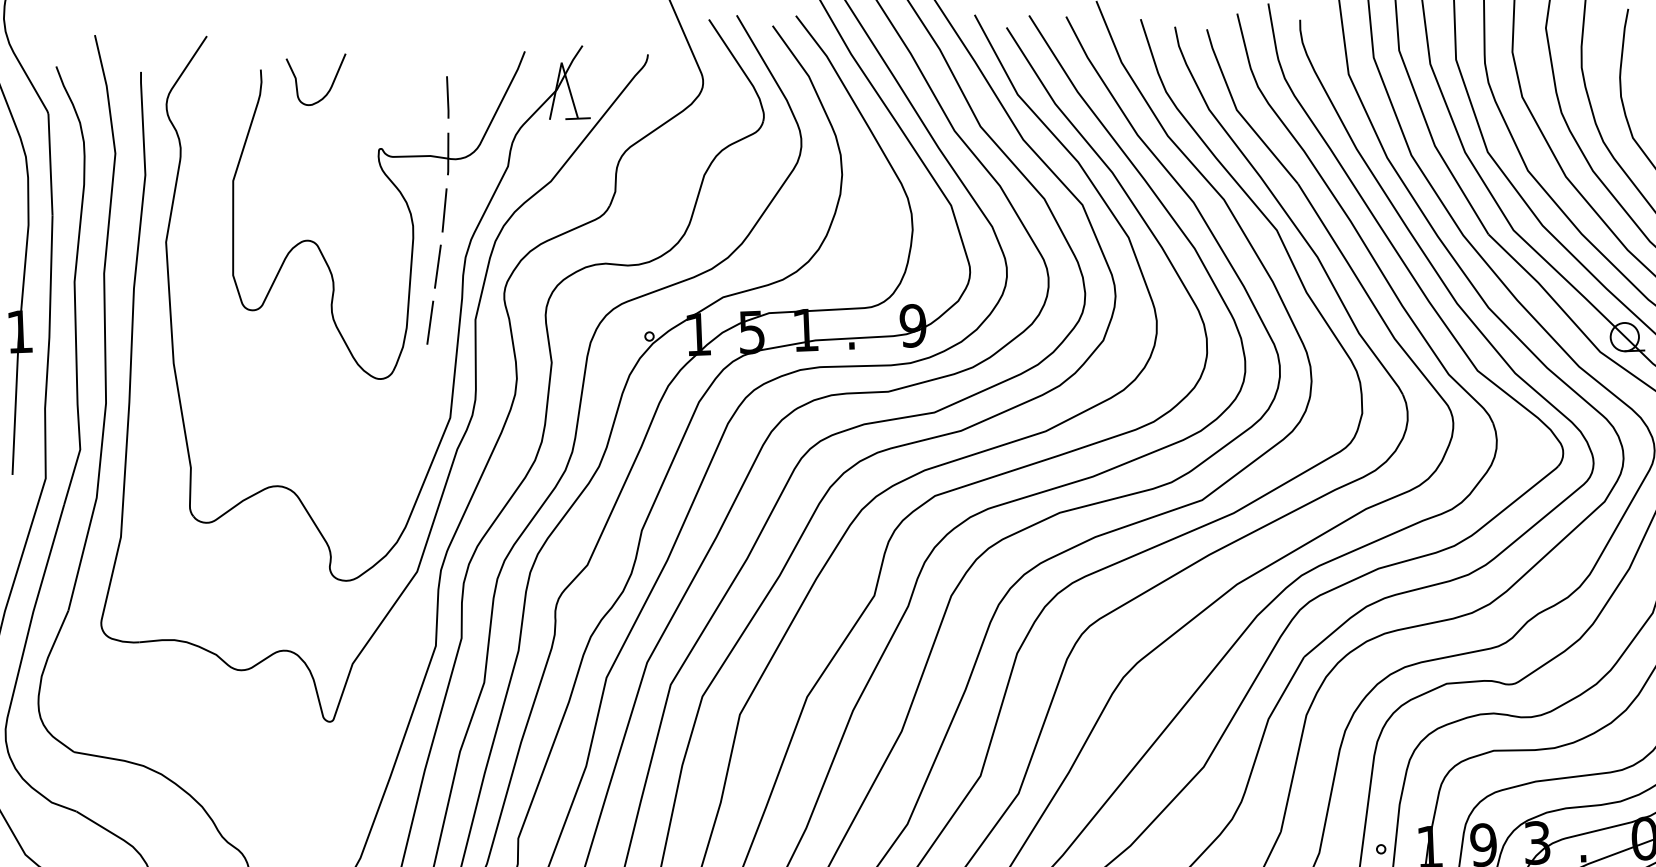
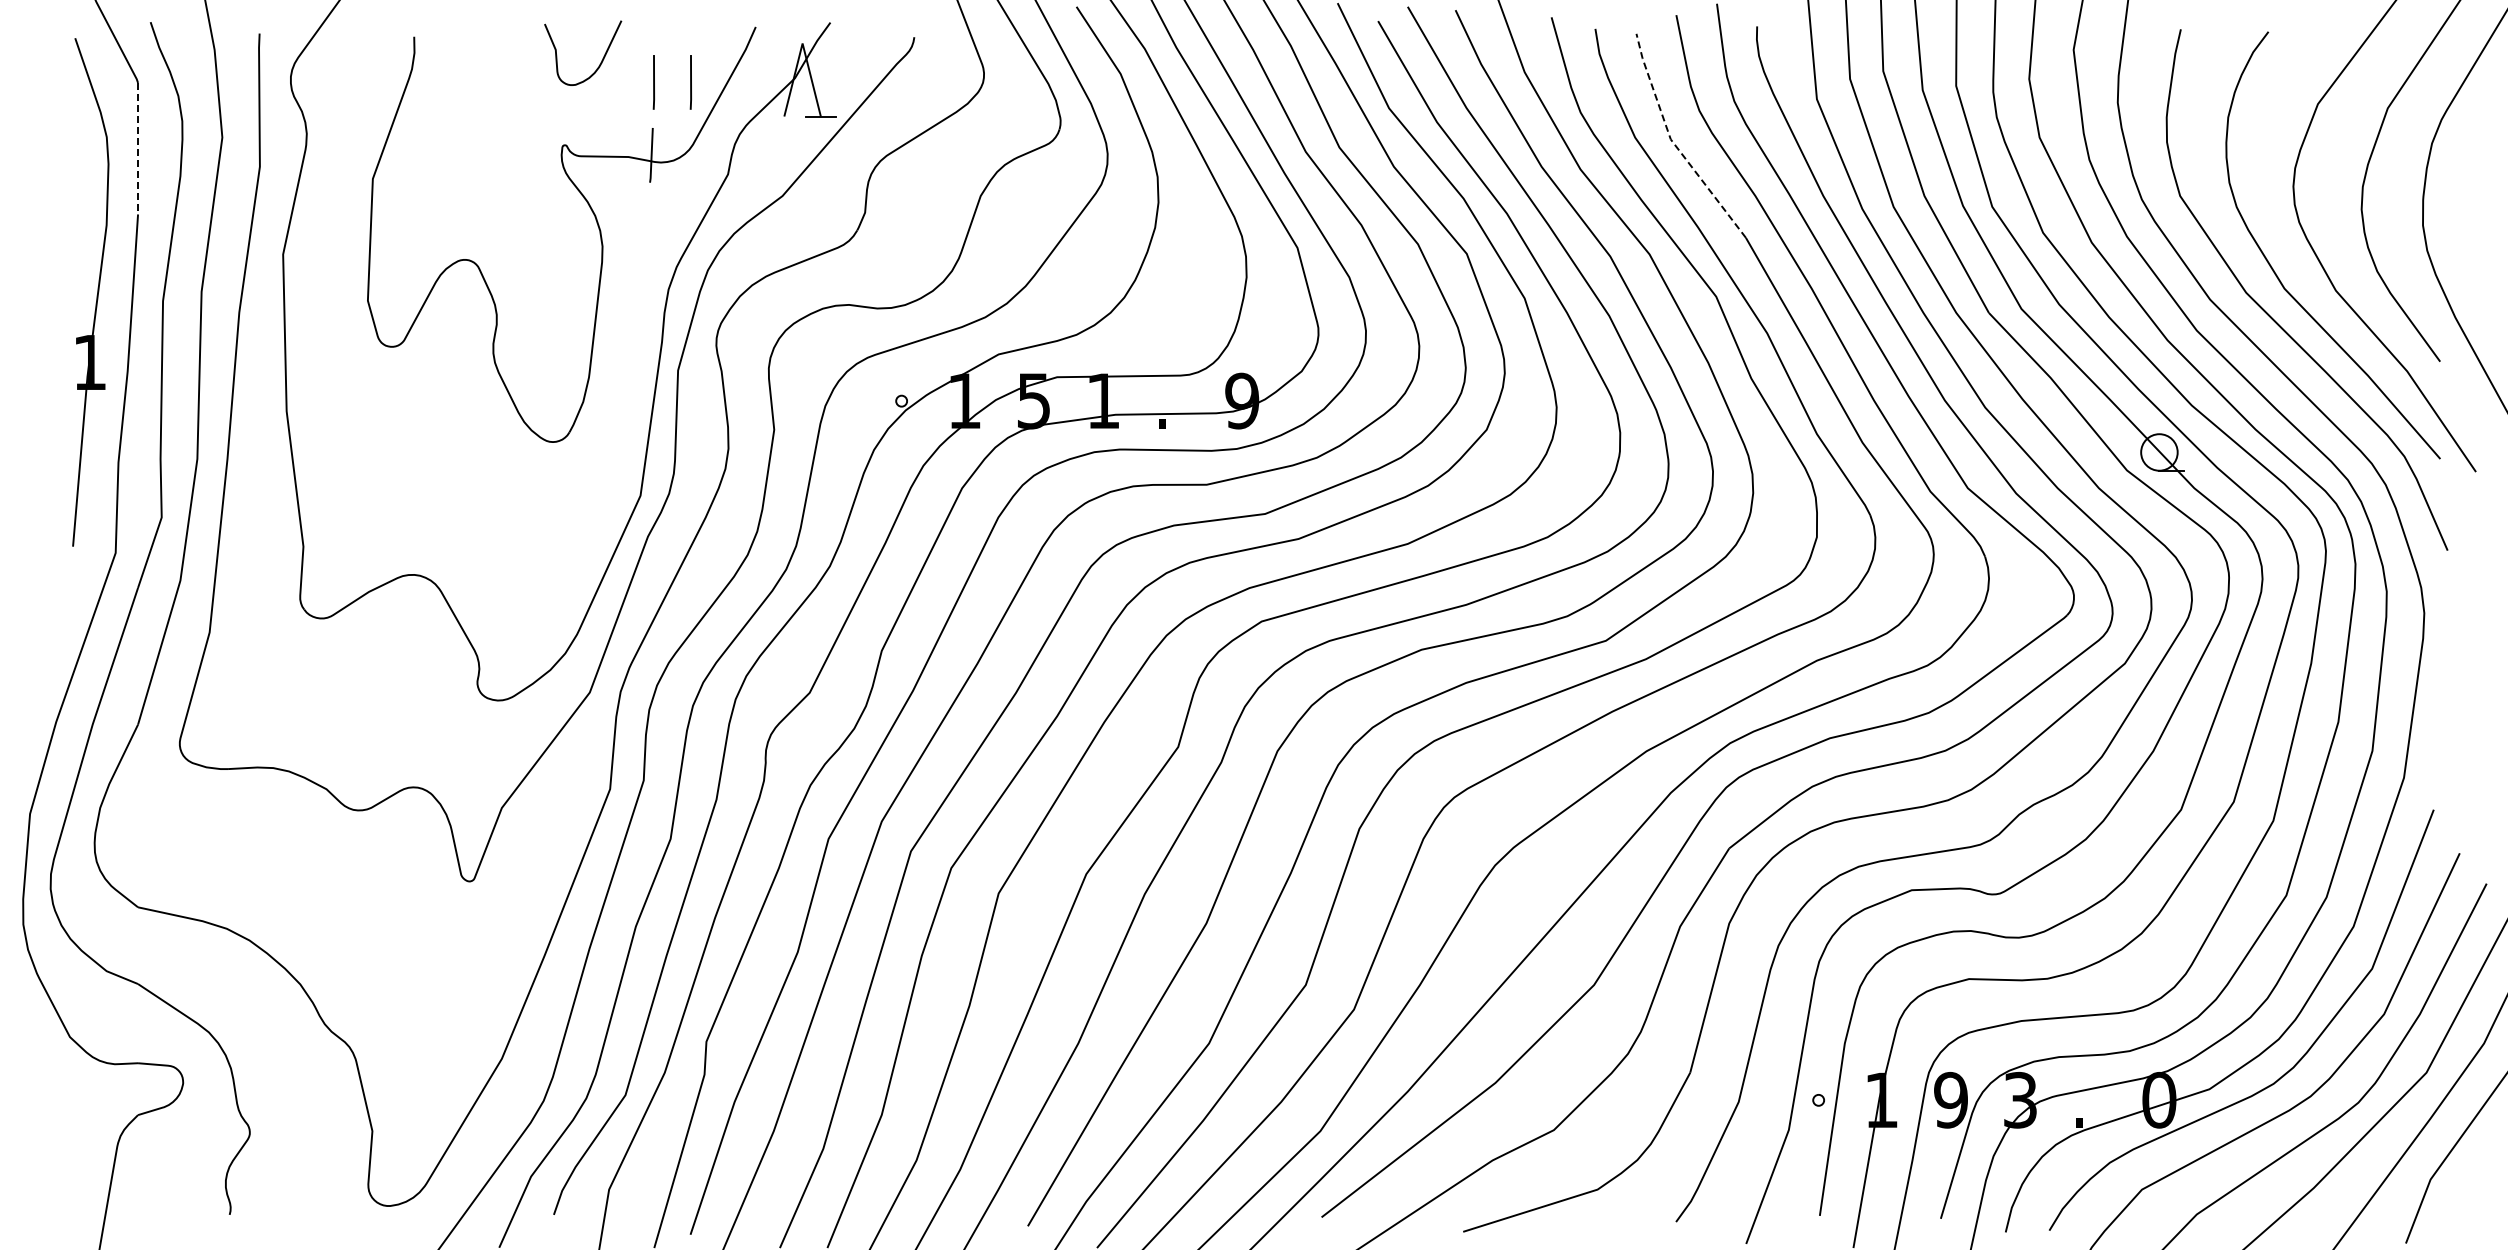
curve: (331, 85) -> (601, 60), moved
line: (476, 96) -> (690, 82), added
line: (1239, 113) -> (1673, 143), solid -> dashed
line: (50, 164) -> (138, 148), solid -> dashed
line: (444, 210) -> (643, 227), removed
line: (438, 266) -> (632, 300), removed
line: (430, 322) -> (619, 371), removed

